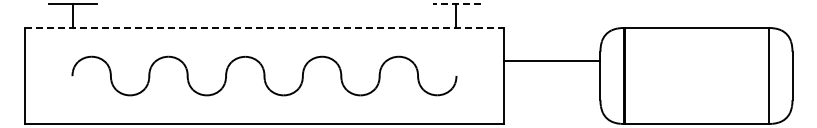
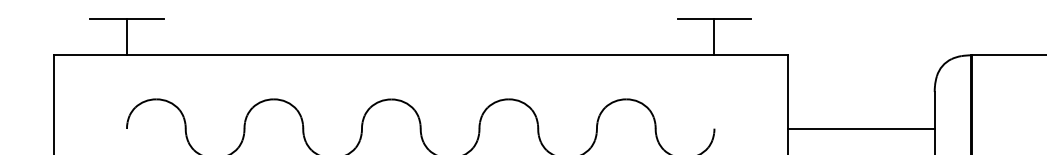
line: (456, 4) -> (714, 19), dashed -> solid
line: (264, 28) -> (420, 56), dashed -> solid
line: (552, 61) -> (861, 129), moved

